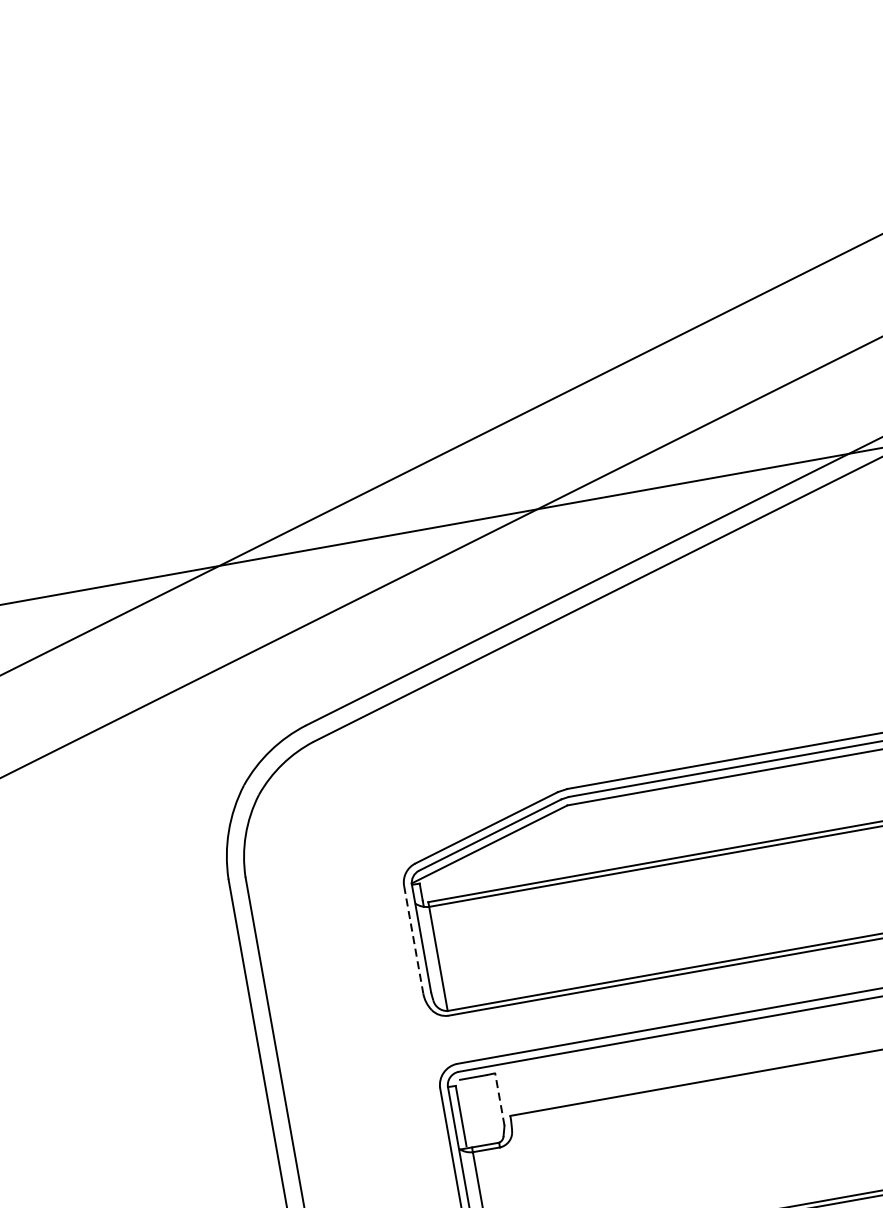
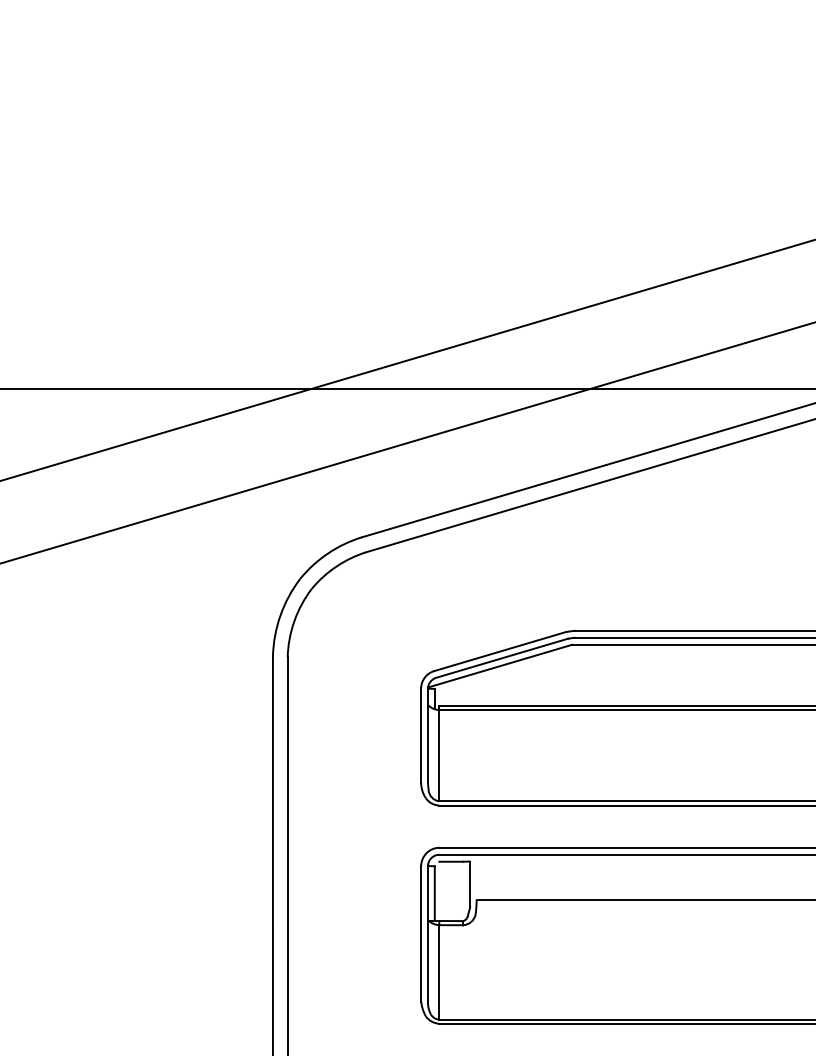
line: (414, 940) -> (421, 736), dashed -> solid
line: (500, 1099) -> (470, 884), dashed -> solid

